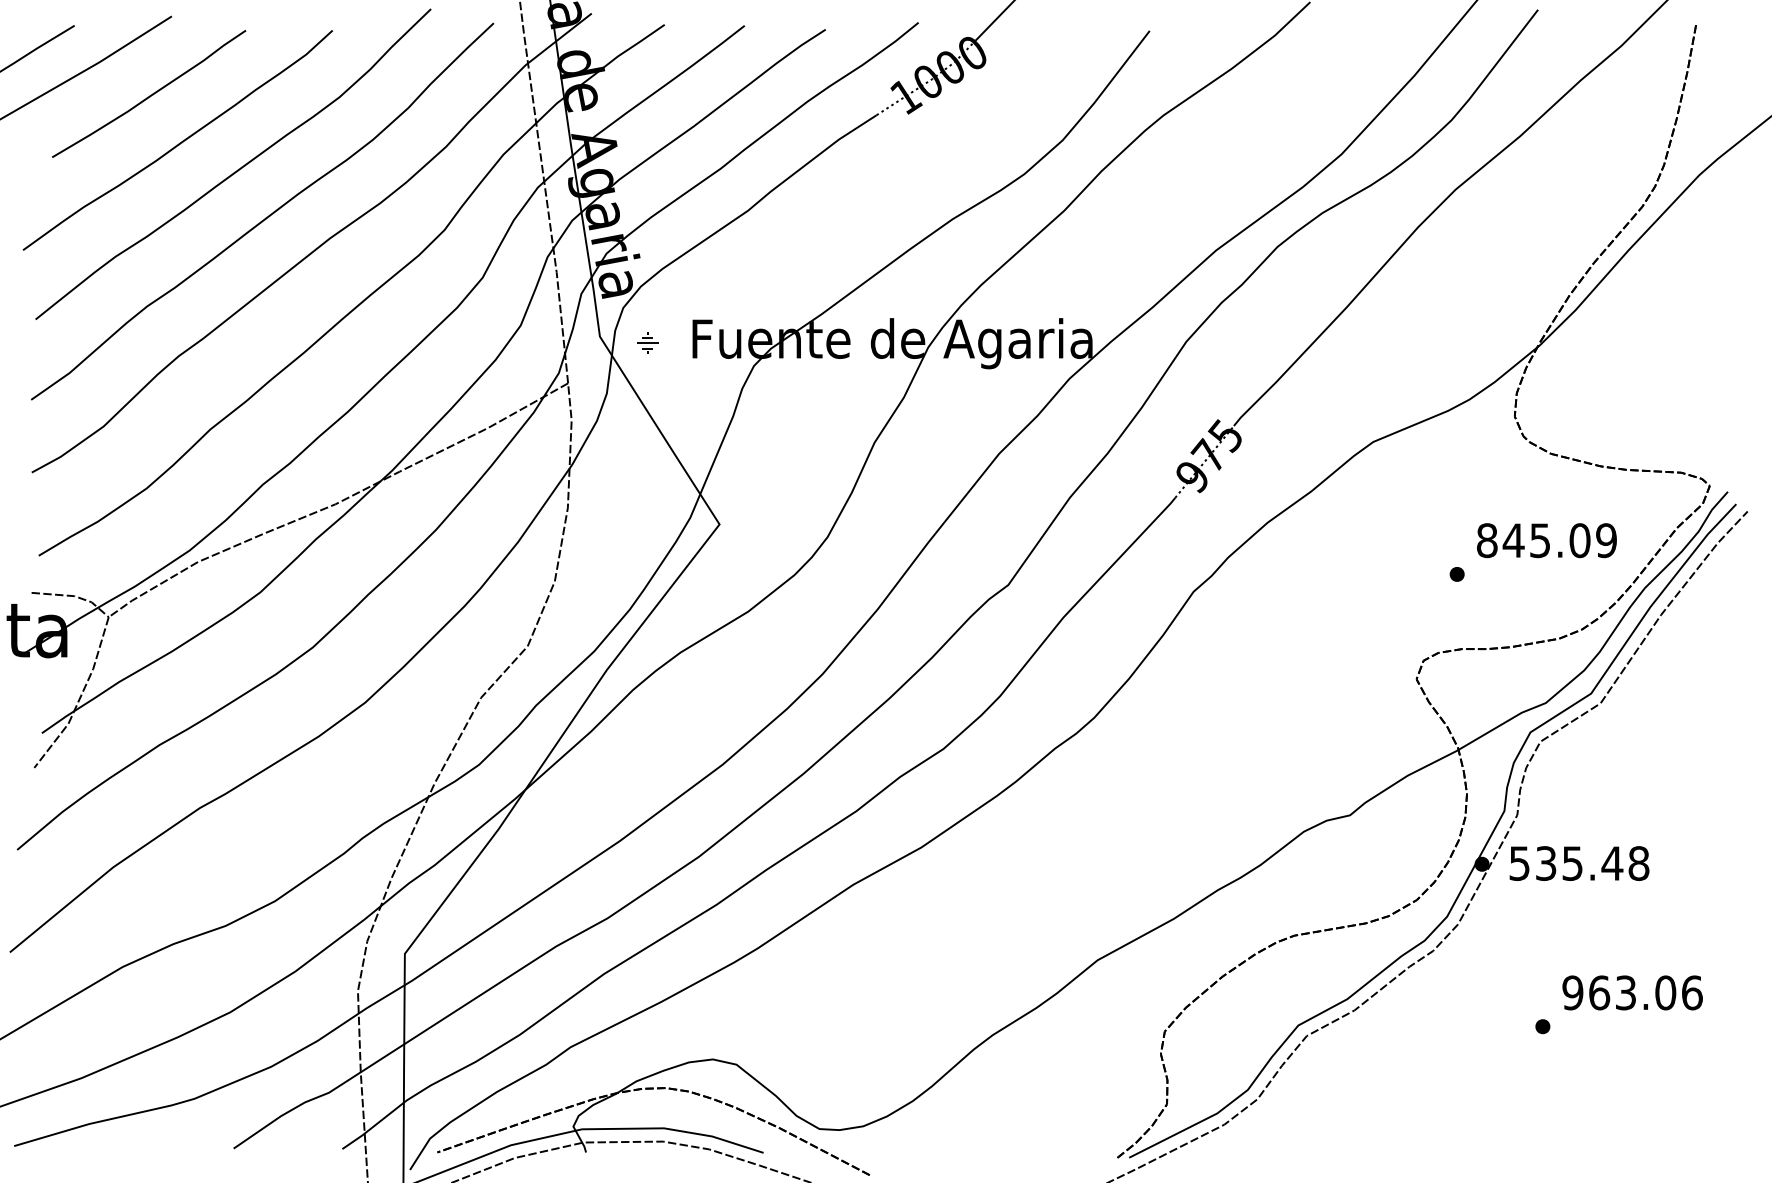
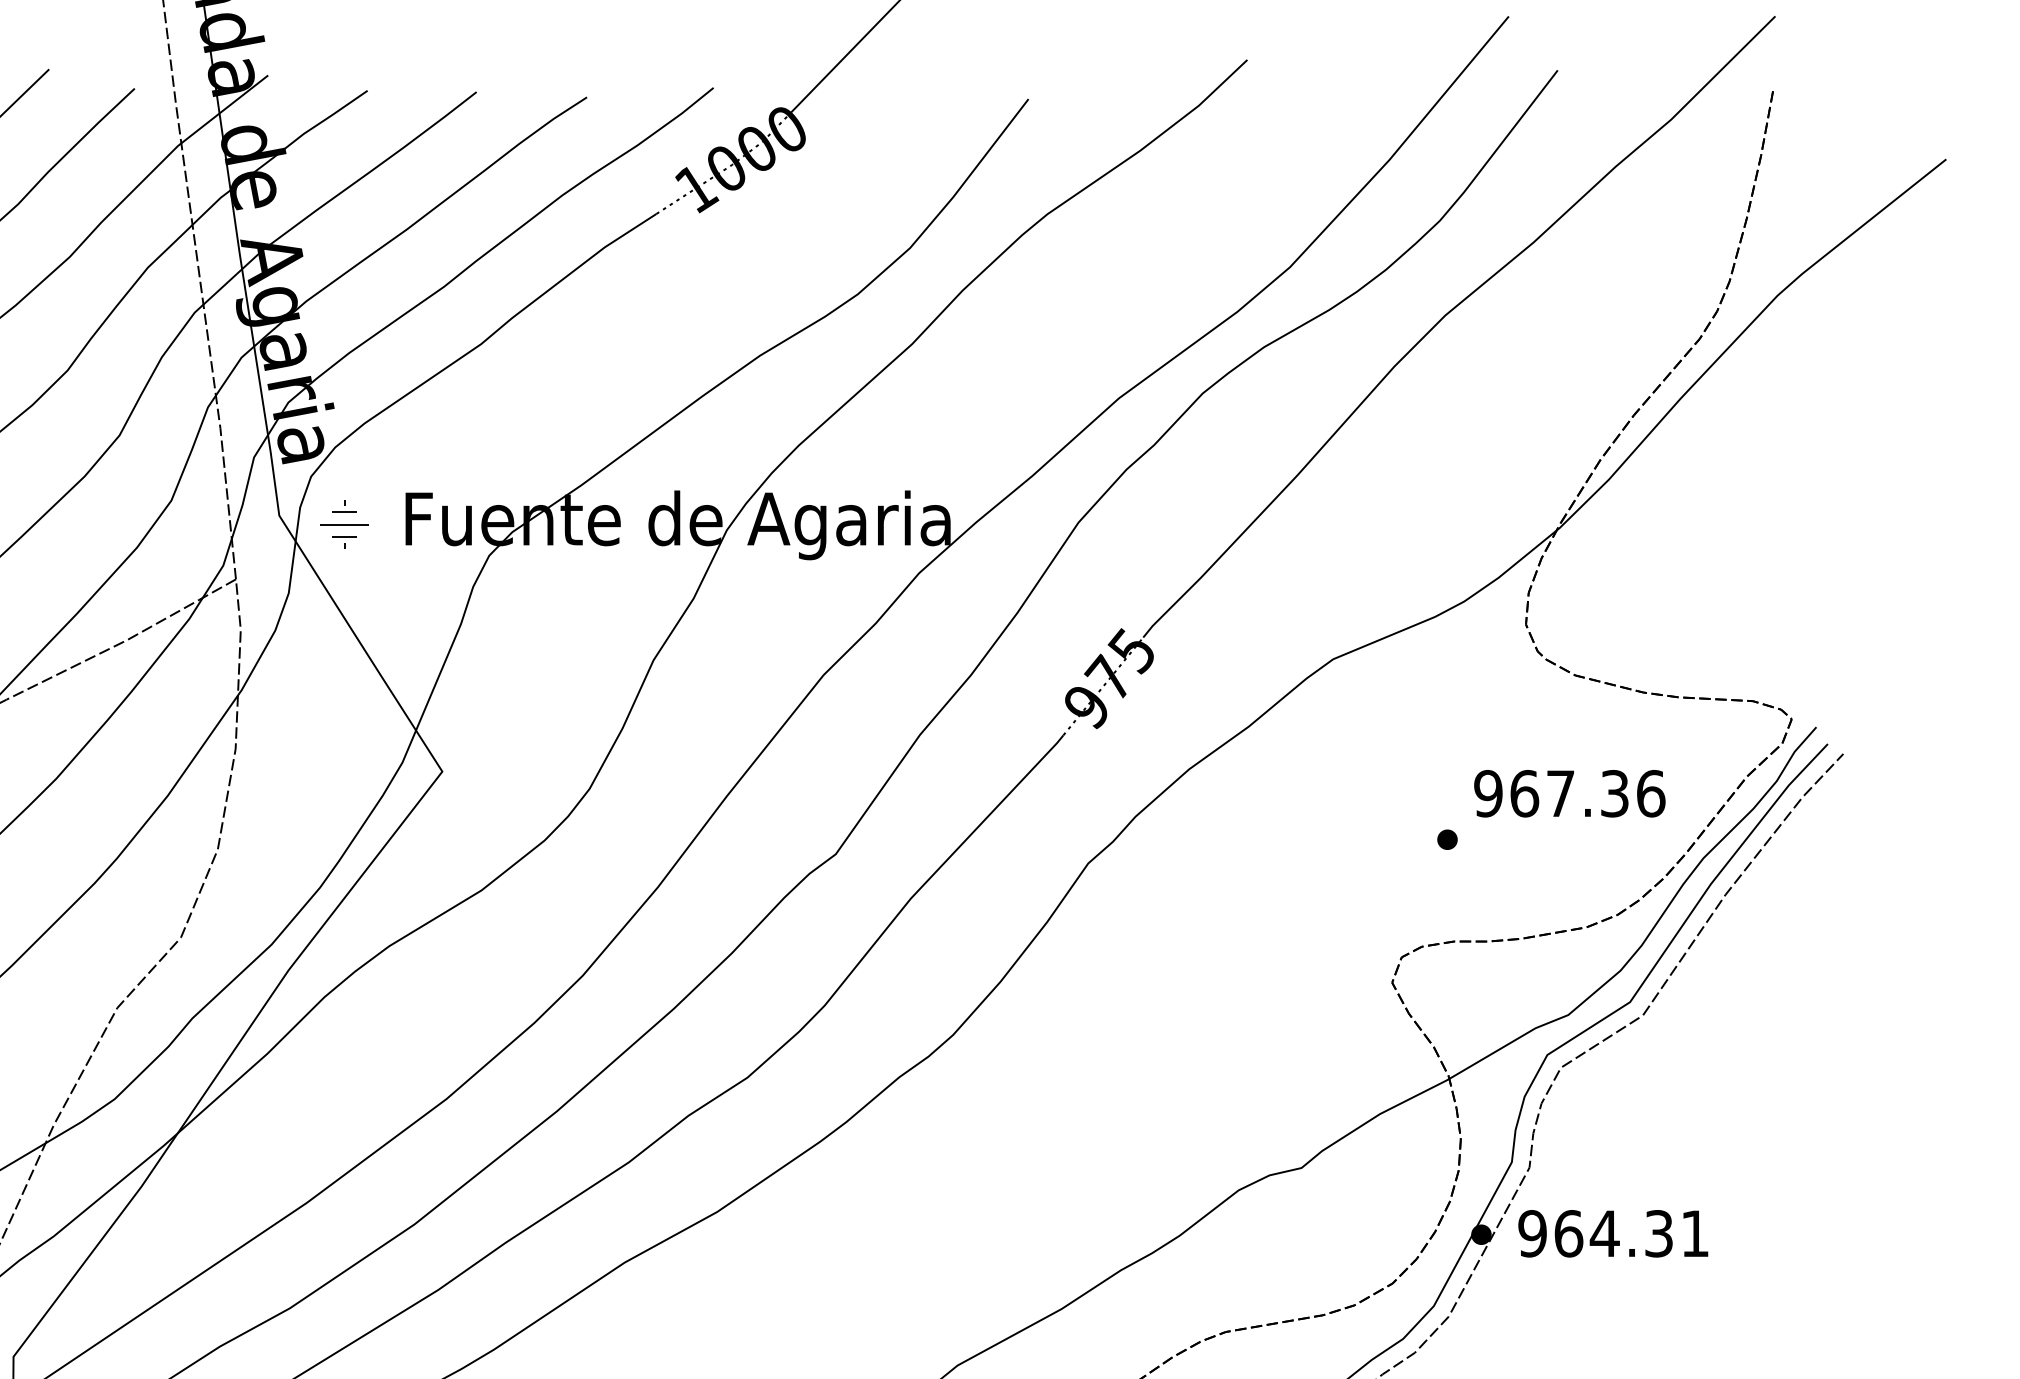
part: (647, 342) -> (344, 523), size x1.67
text: (1546, 540) -> (1569, 793), 845.09 -> 967.36
text: (1579, 863) -> (1614, 1233), 535.48 -> 964.31

